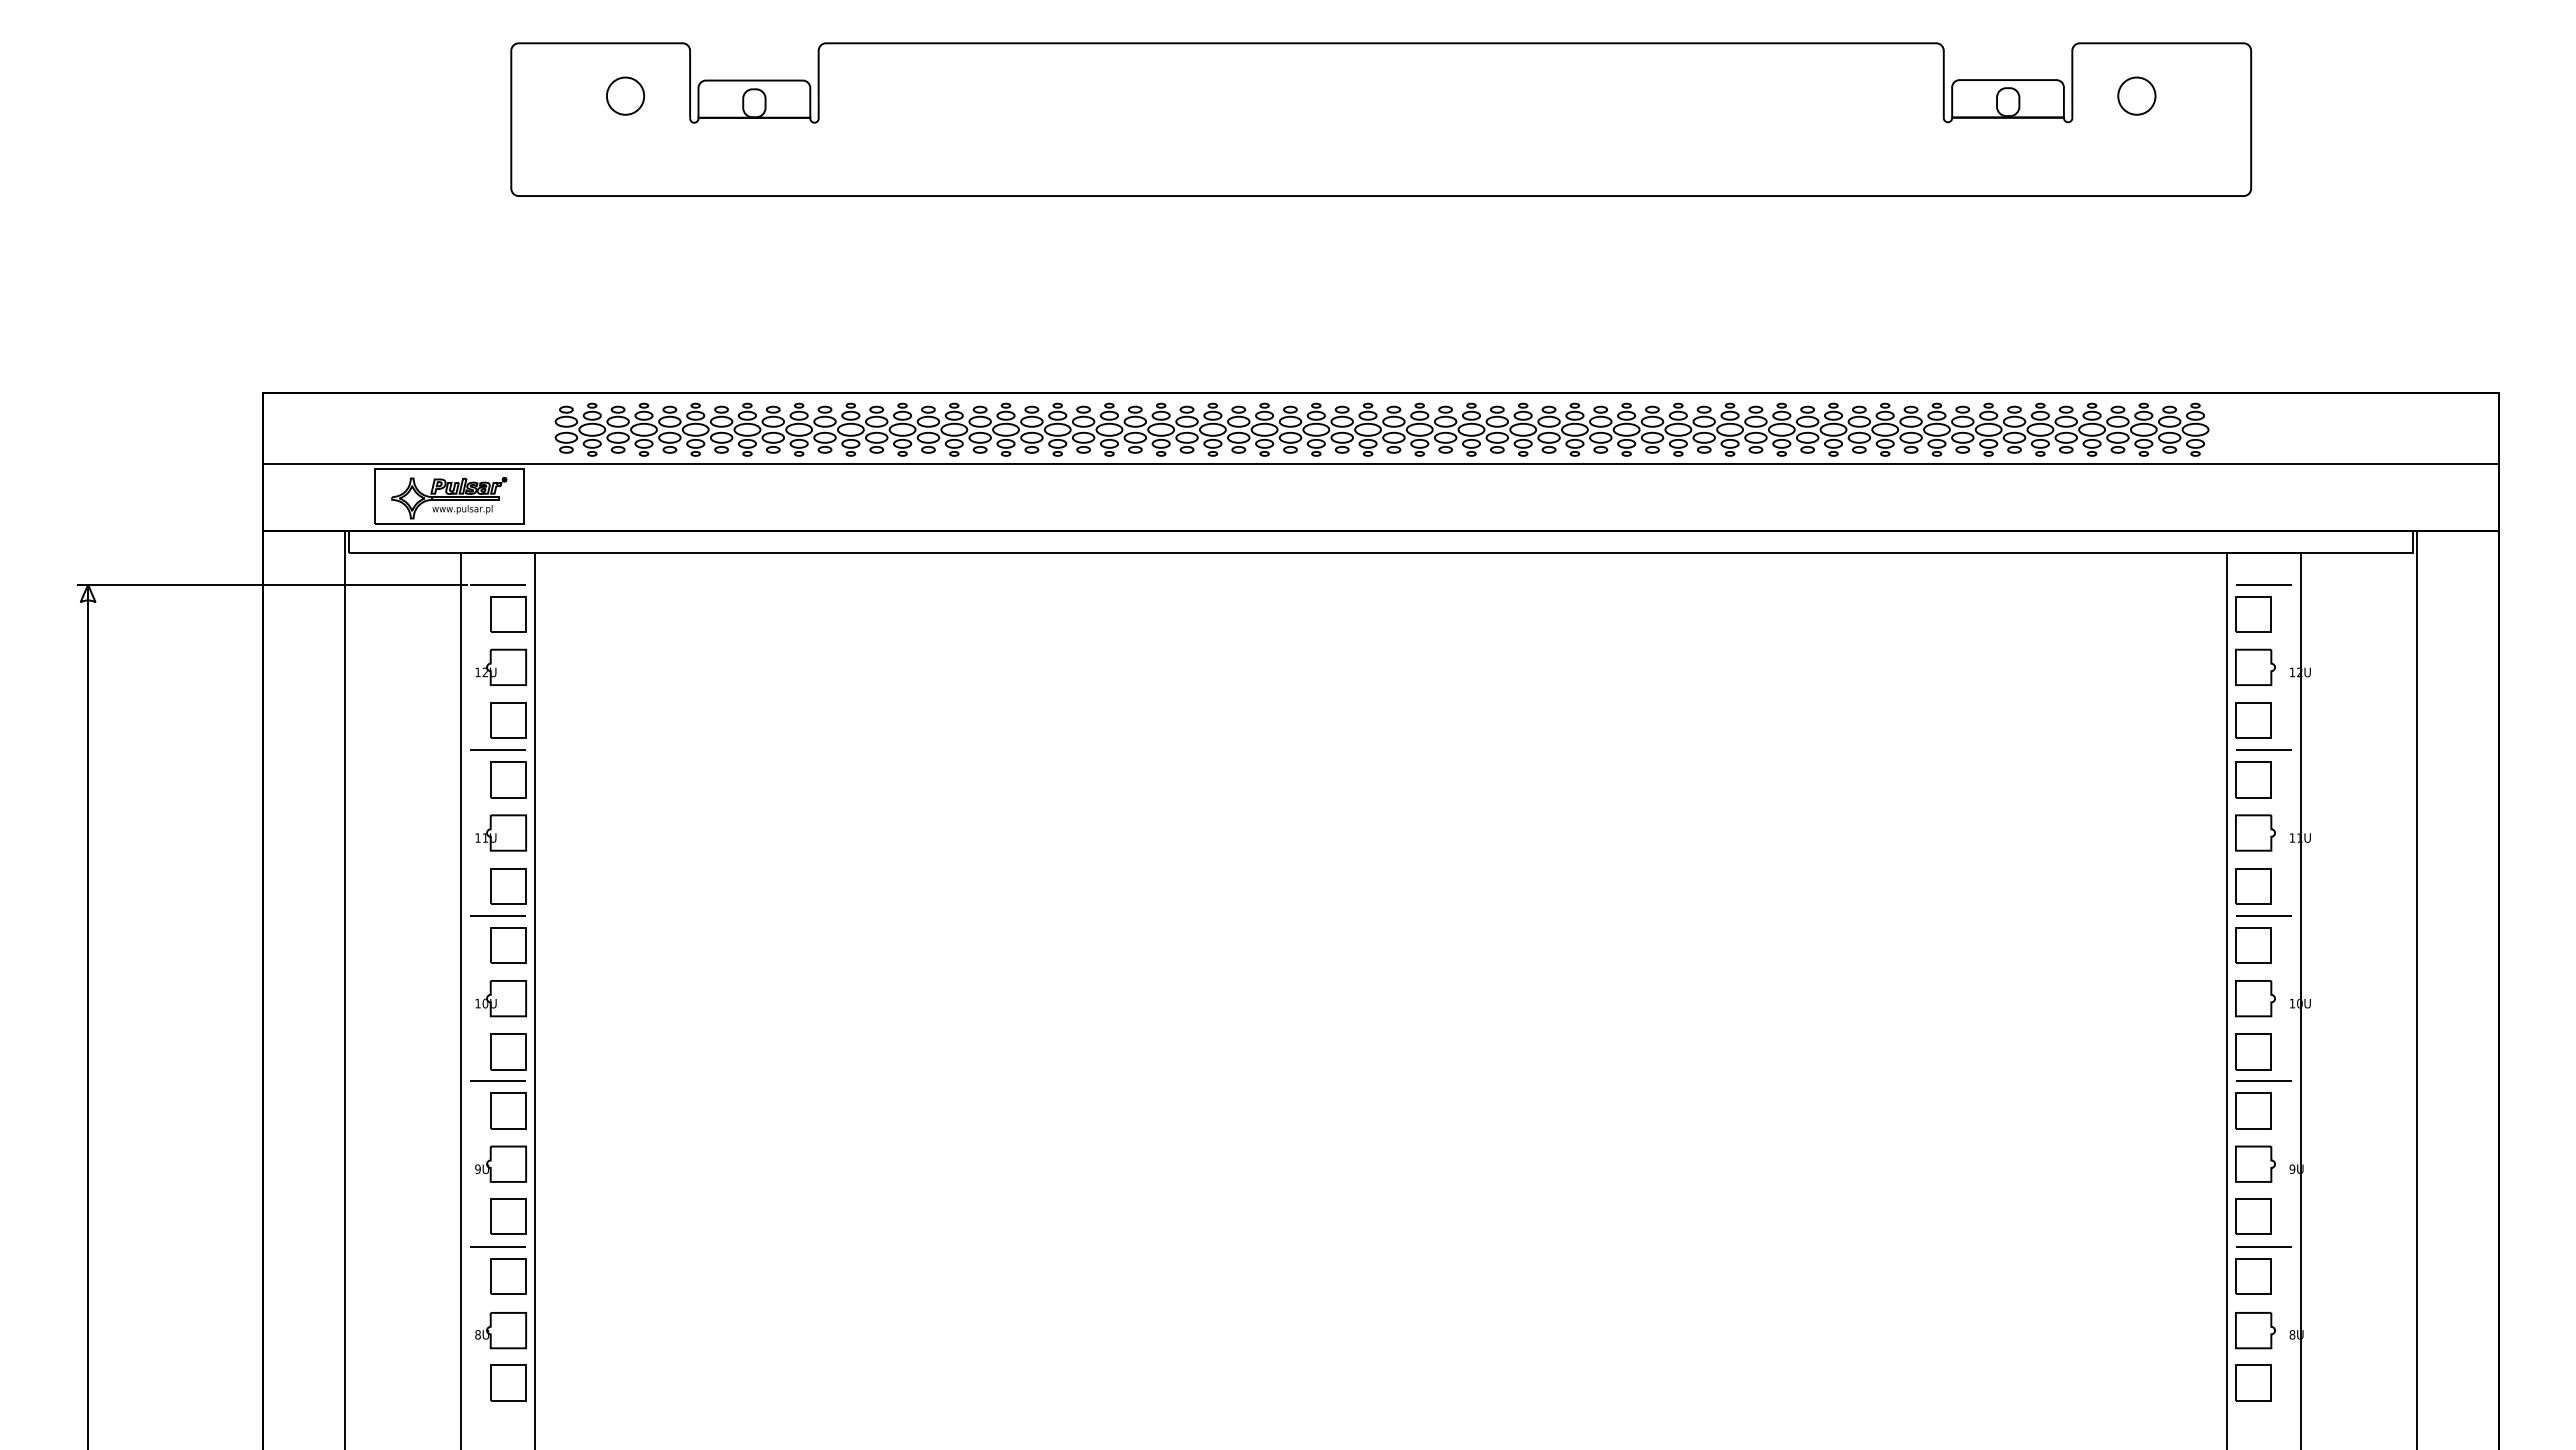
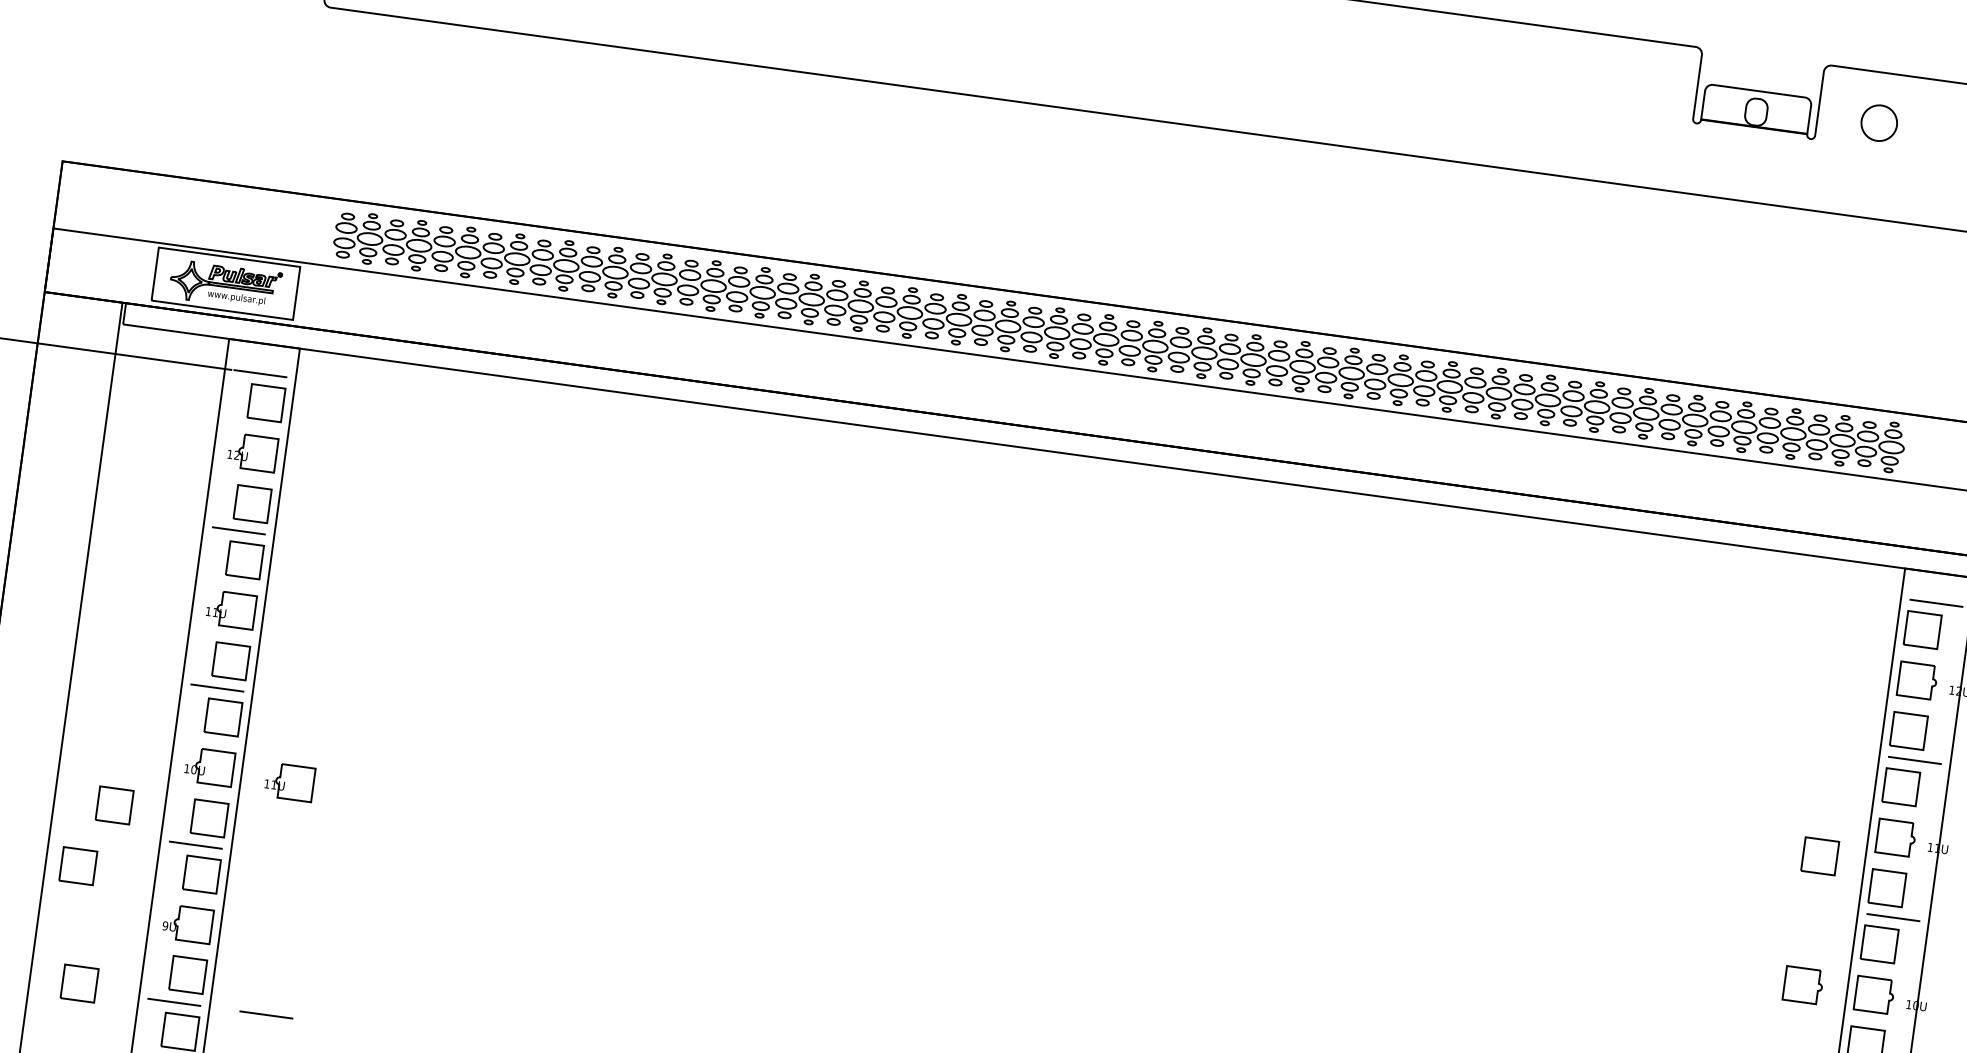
part: (2179, 862) -> (1820, 856), added
part: (2180, 998) -> (1803, 985), added
part: (585, 1002) -> (289, 781), added
part: (408, 1051) -> (114, 805), added
part: (379, 1119) -> (78, 865), added
part: (397, 1240) -> (79, 983), added
line: (594, 1246) -> (265, 1014), added

